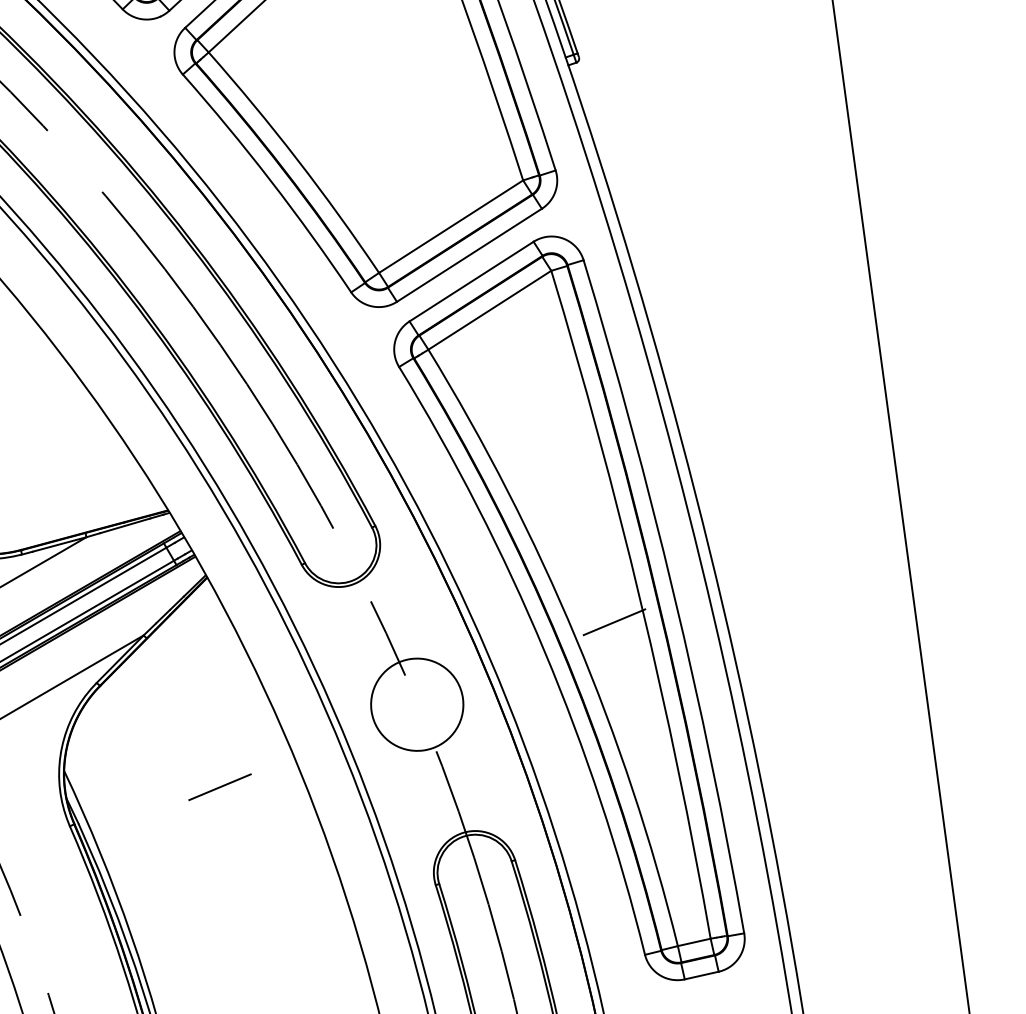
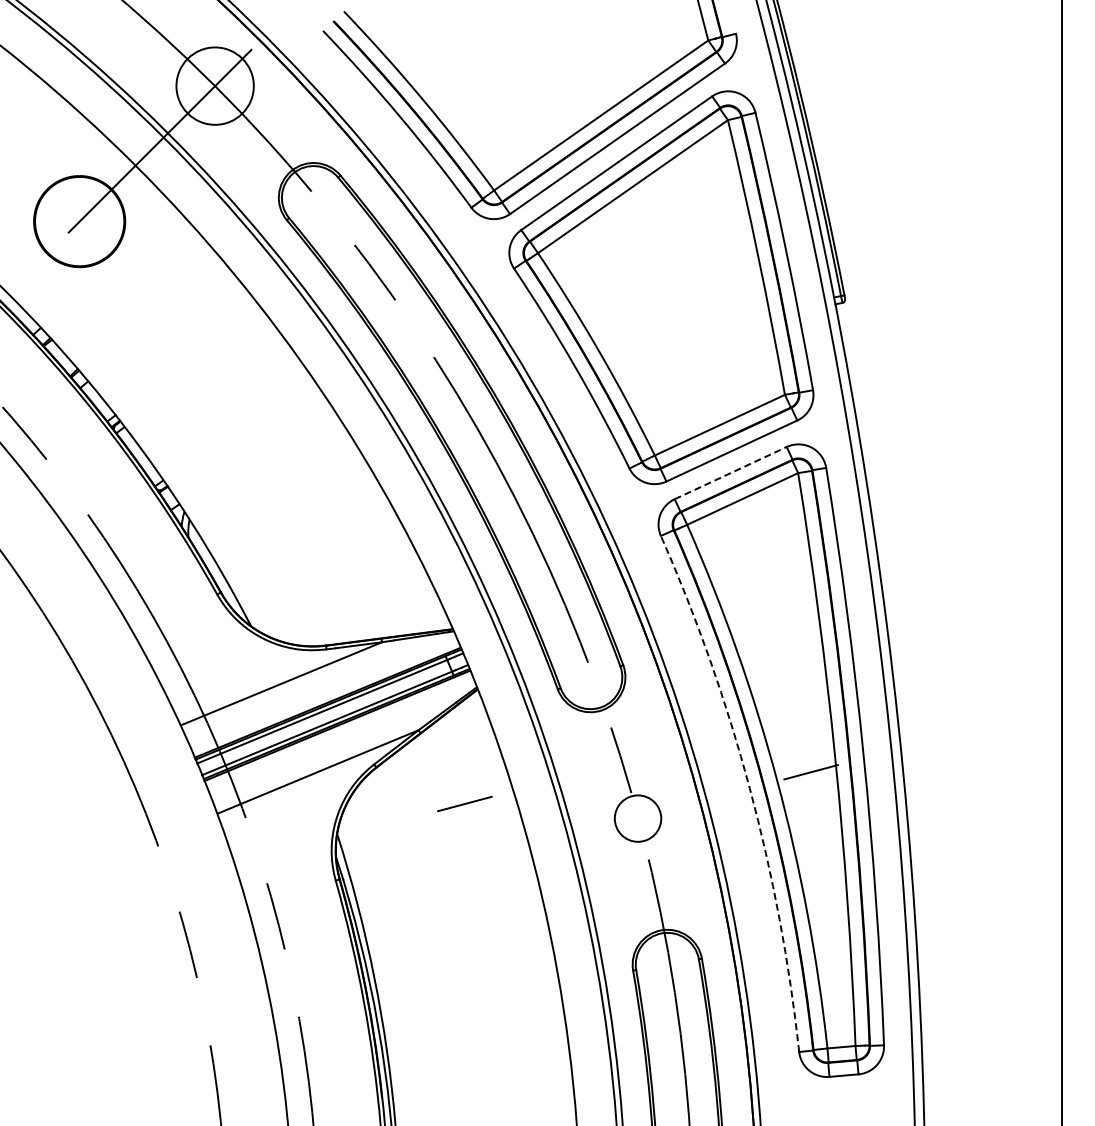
line: (471, 282) -> (730, 473), solid -> dashed
arc: (544, 651) -> (749, 788), solid -> dashed
circle: (416, 704) -> (637, 818), size x0.6
line: (219, 786) -> (464, 803), moved

